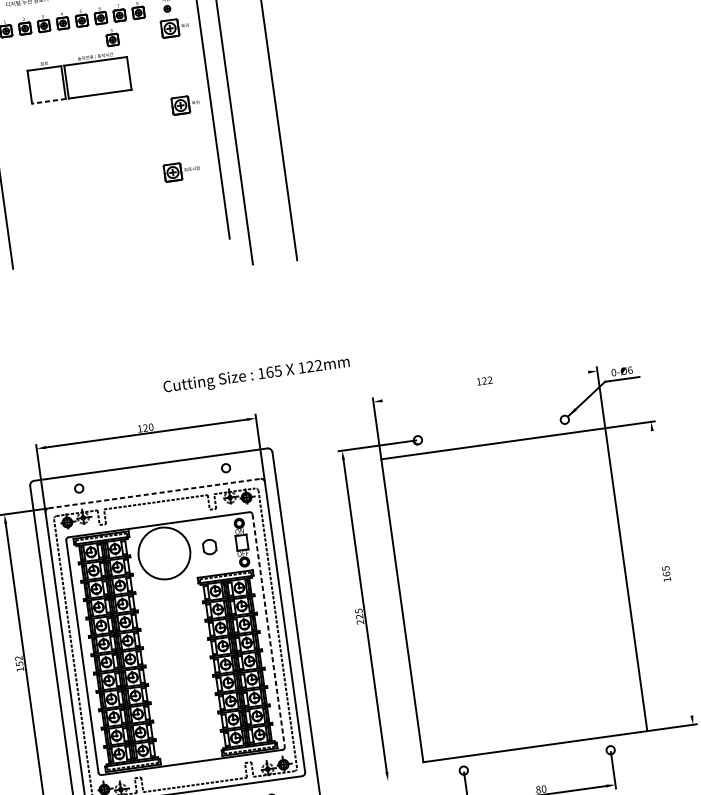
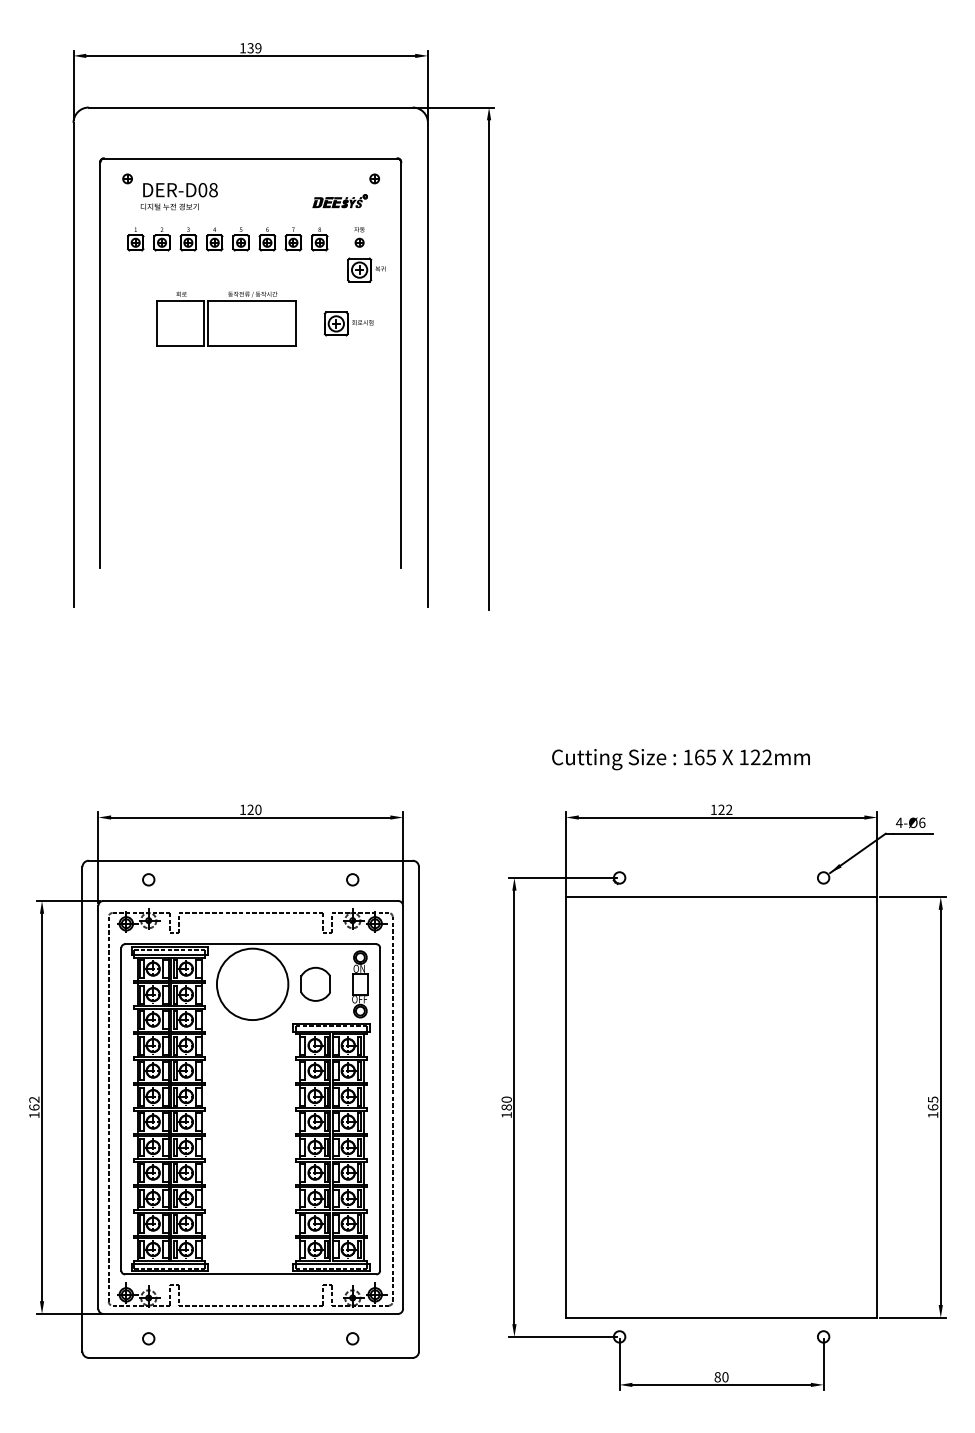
part: (112, 37) -> (279, 271), removed
line: (48, 101) -> (180, 346), dashed -> solid
part: (185, 104) -> (366, 376), removed
part: (181, 171) -> (348, 323), moved
text: (613, 372) -> (898, 822), 0-Ø6 -> 4-Ø6
text: (256, 375) -> (680, 759), moved
line: (485, 386) -> (721, 817), added
line: (155, 493) -> (251, 900), dashed -> solid
part: (209, 546) -> (315, 983), size x1.67
line: (671, 573) -> (940, 1107), added
text: (359, 616) -> (506, 1107), 225 -> 180
line: (268, 630) -> (380, 1109), dashed -> solid
text: (19, 663) -> (34, 1107), 152 -> 162
line: (423, 775) -> (563, 1336), added

